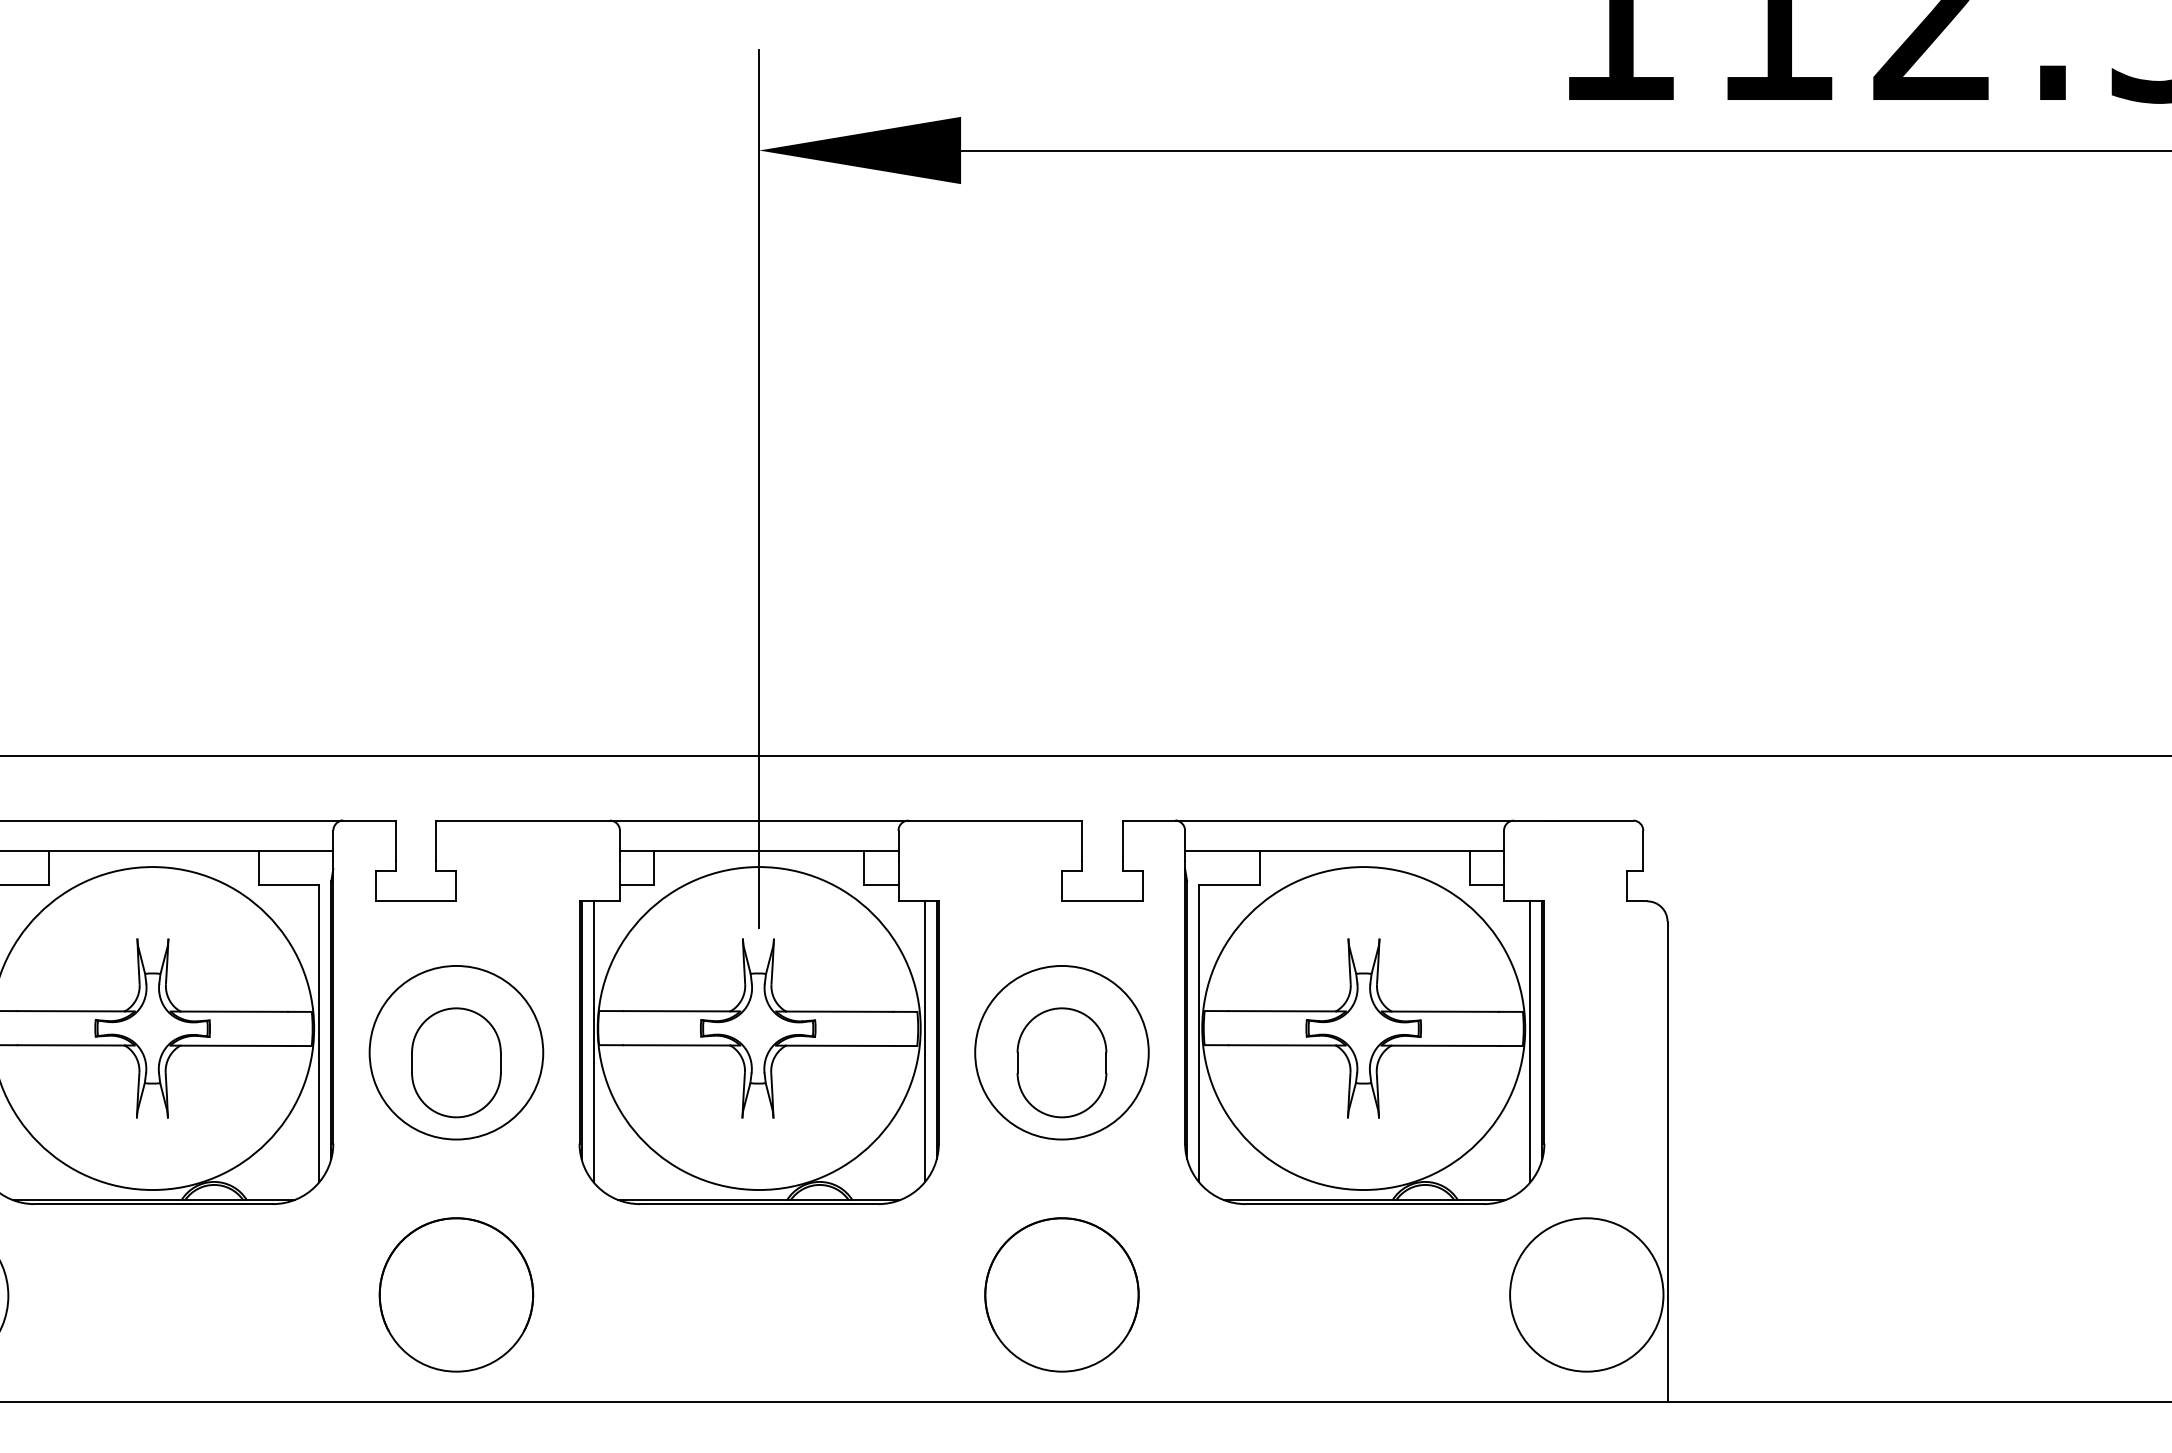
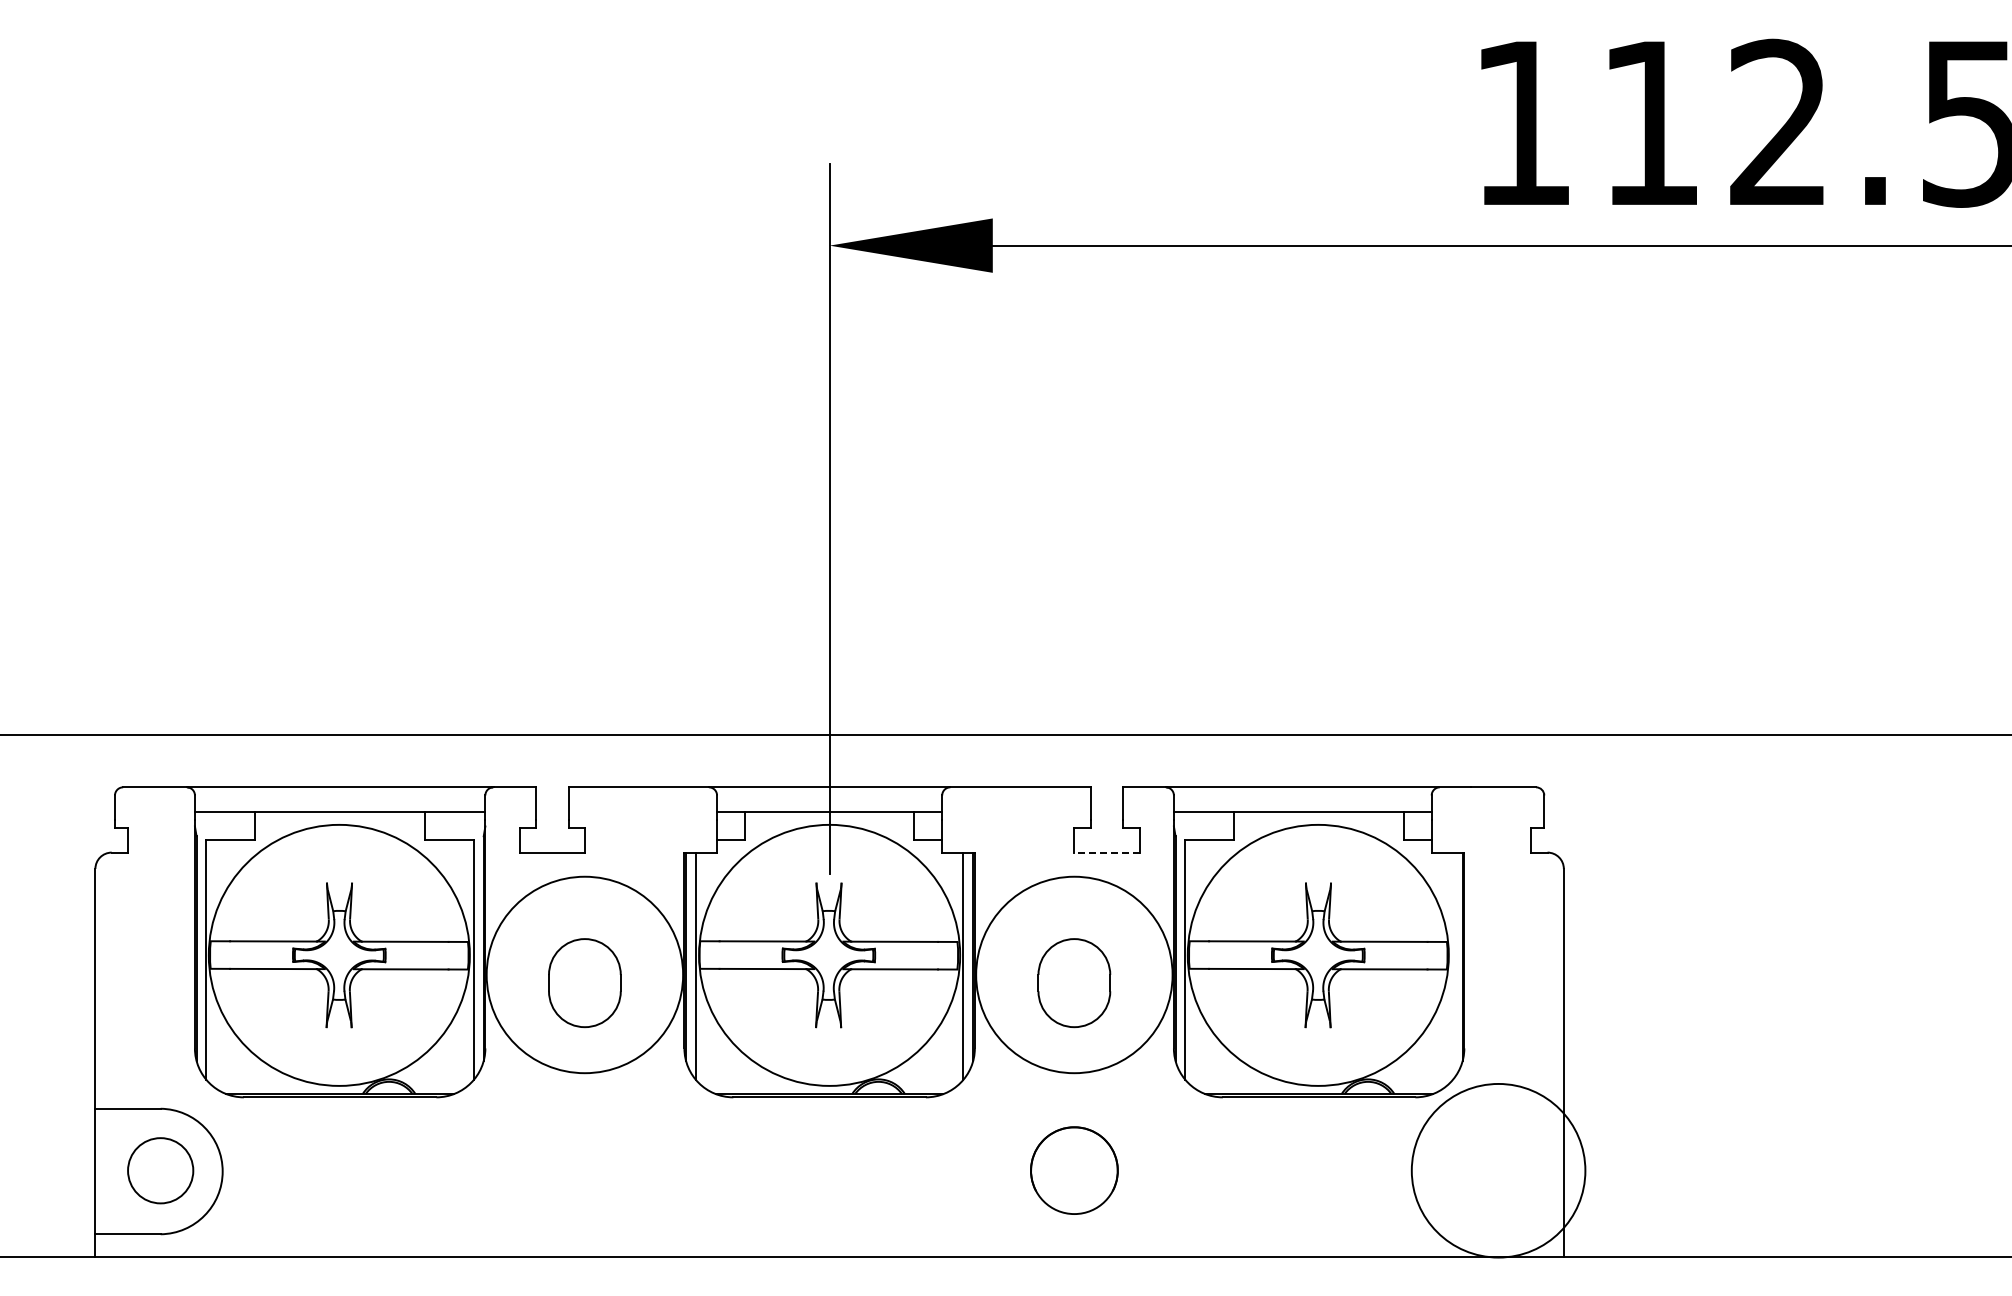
line: (1102, 901) -> (1107, 852), solid -> dashed
line: (1529, 1041) -> (1452, 965), removed
circle: (455, 1052) -> (584, 974), size x1.4
circle: (1062, 1052) -> (1074, 974), size x1.4
circle: (455, 1294) -> (584, 1170), removed
circle: (1062, 1294) -> (1074, 1170), size x0.7
circle: (1586, 1294) -> (1498, 1170), size x1.4

